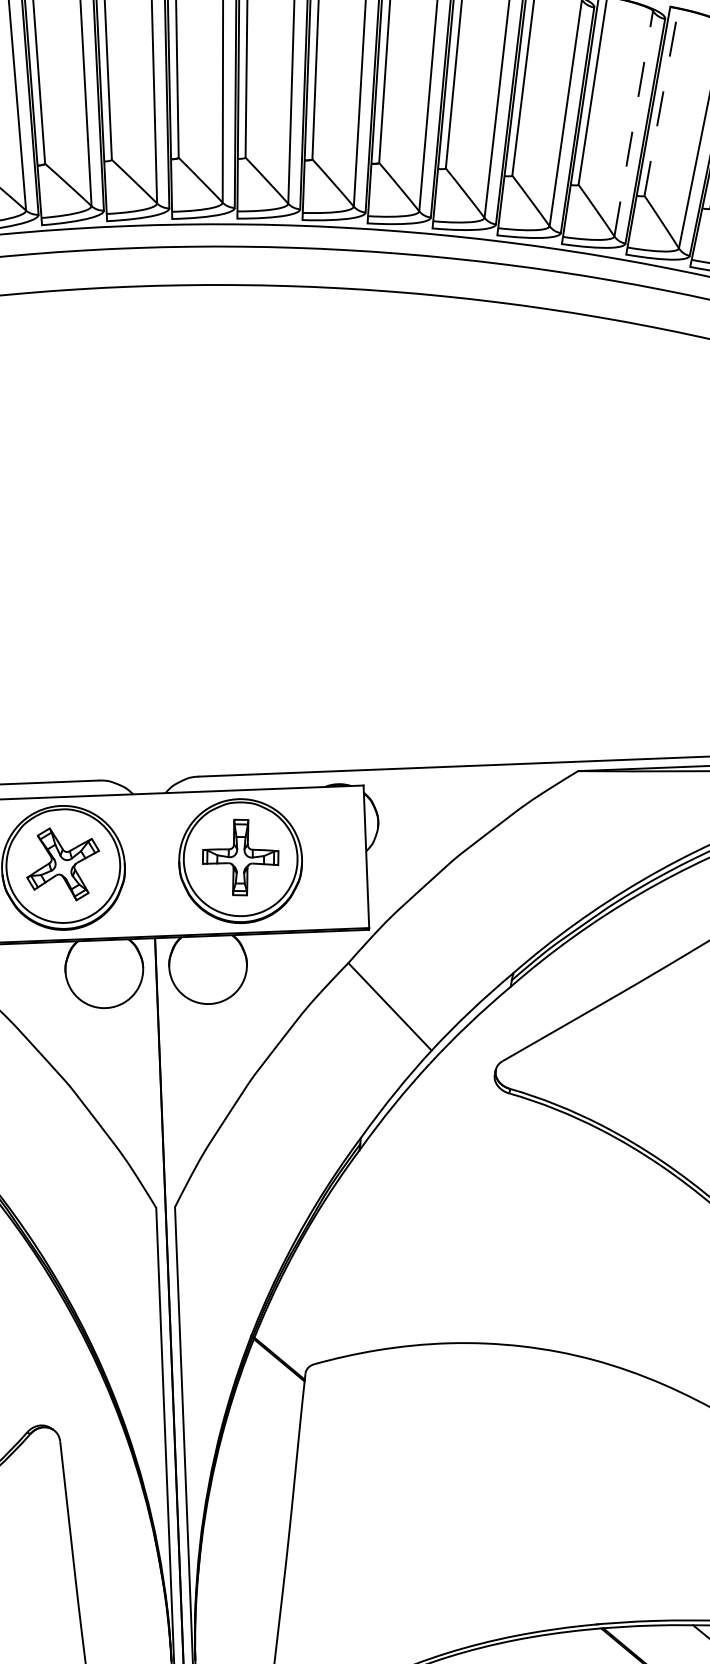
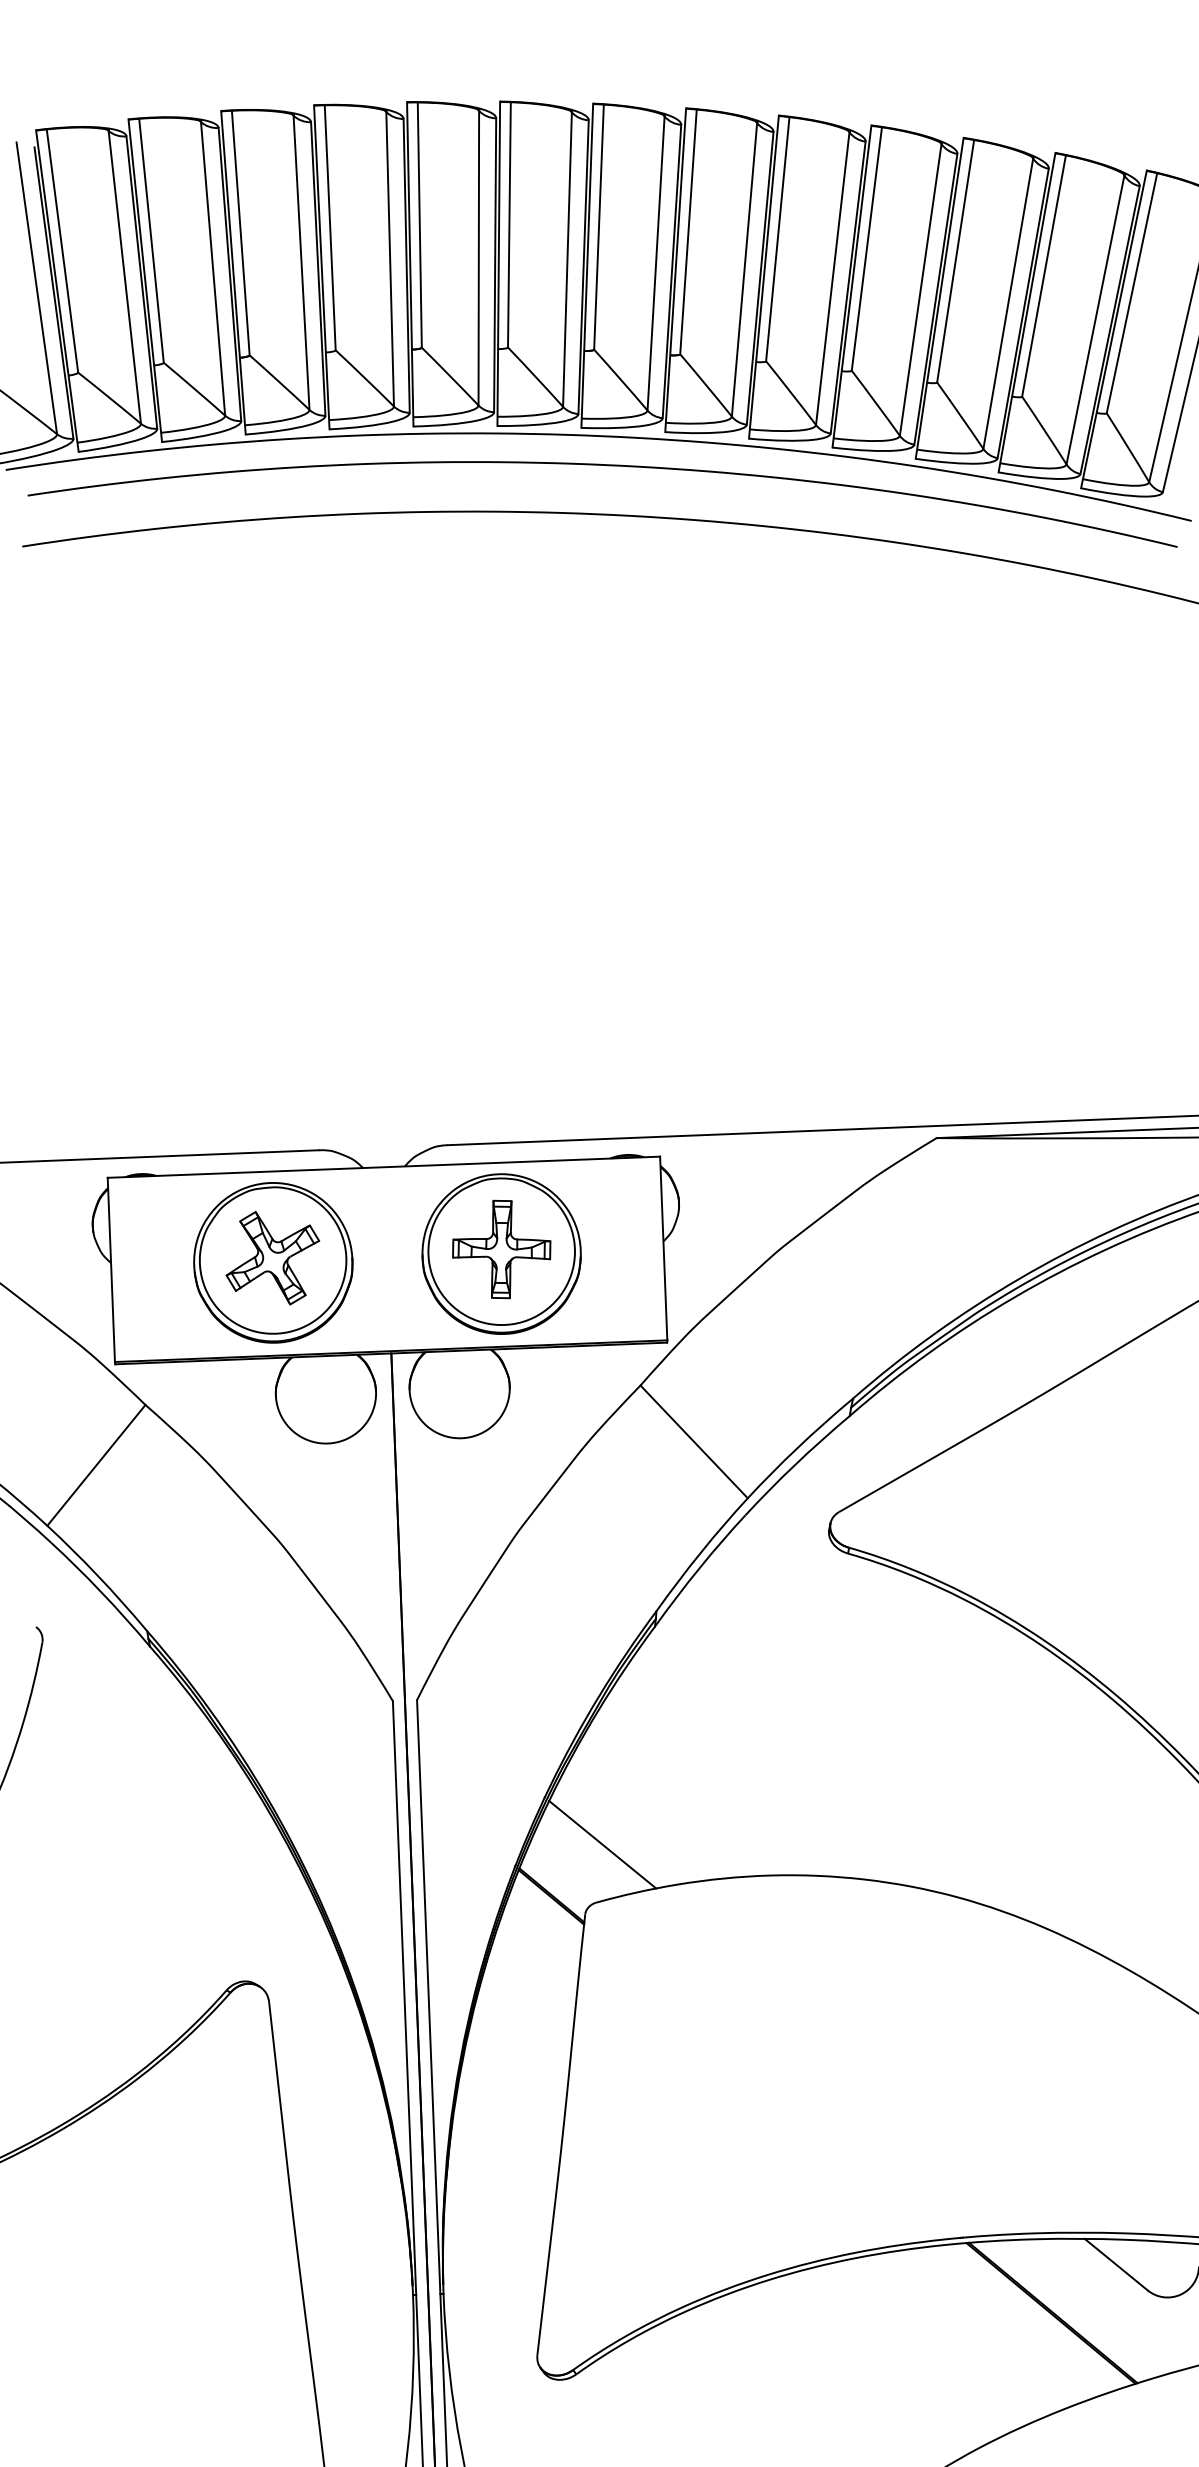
line: (661, 102) -> (1044, 276), dashed -> solid
line: (633, 123) -> (1008, 303), dashed -> solid
line: (318, 1319) -> (602, 1844), added

